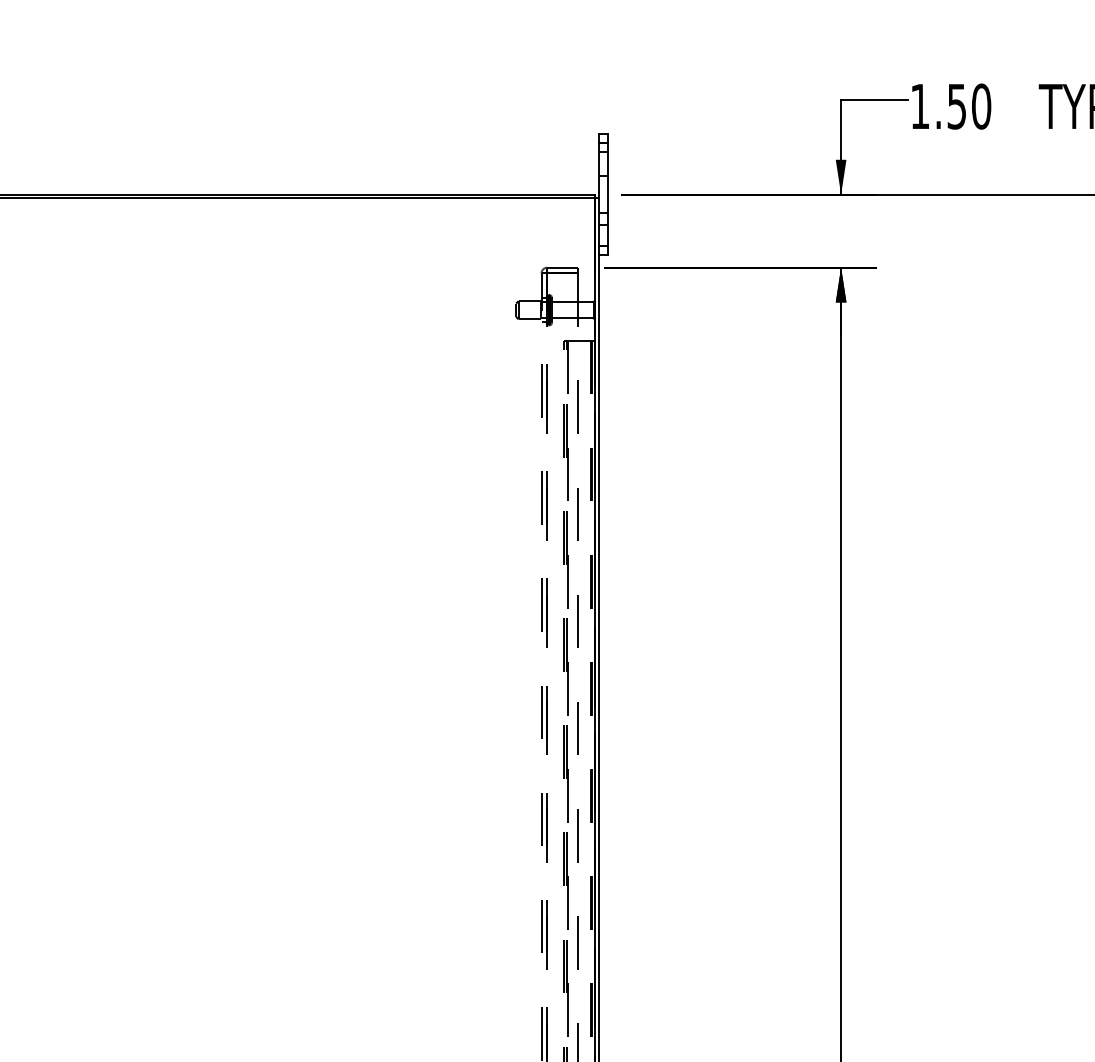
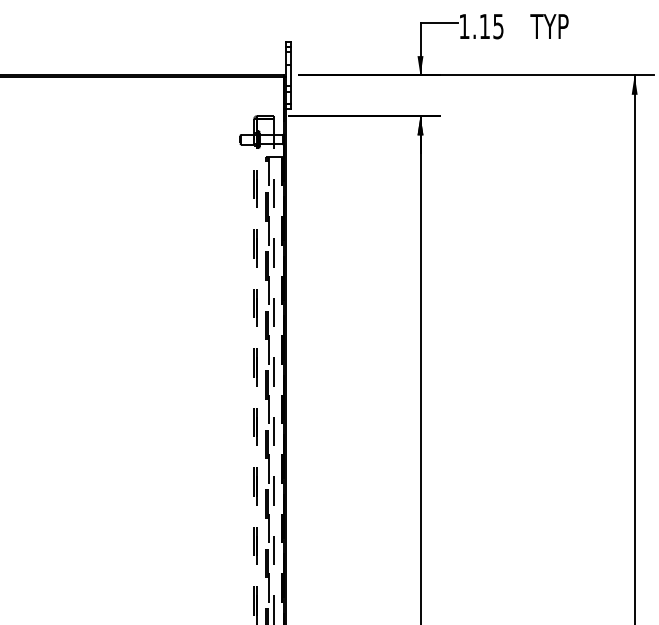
text: (968, 106) -> (491, 26), 1.50 -> 1.15

